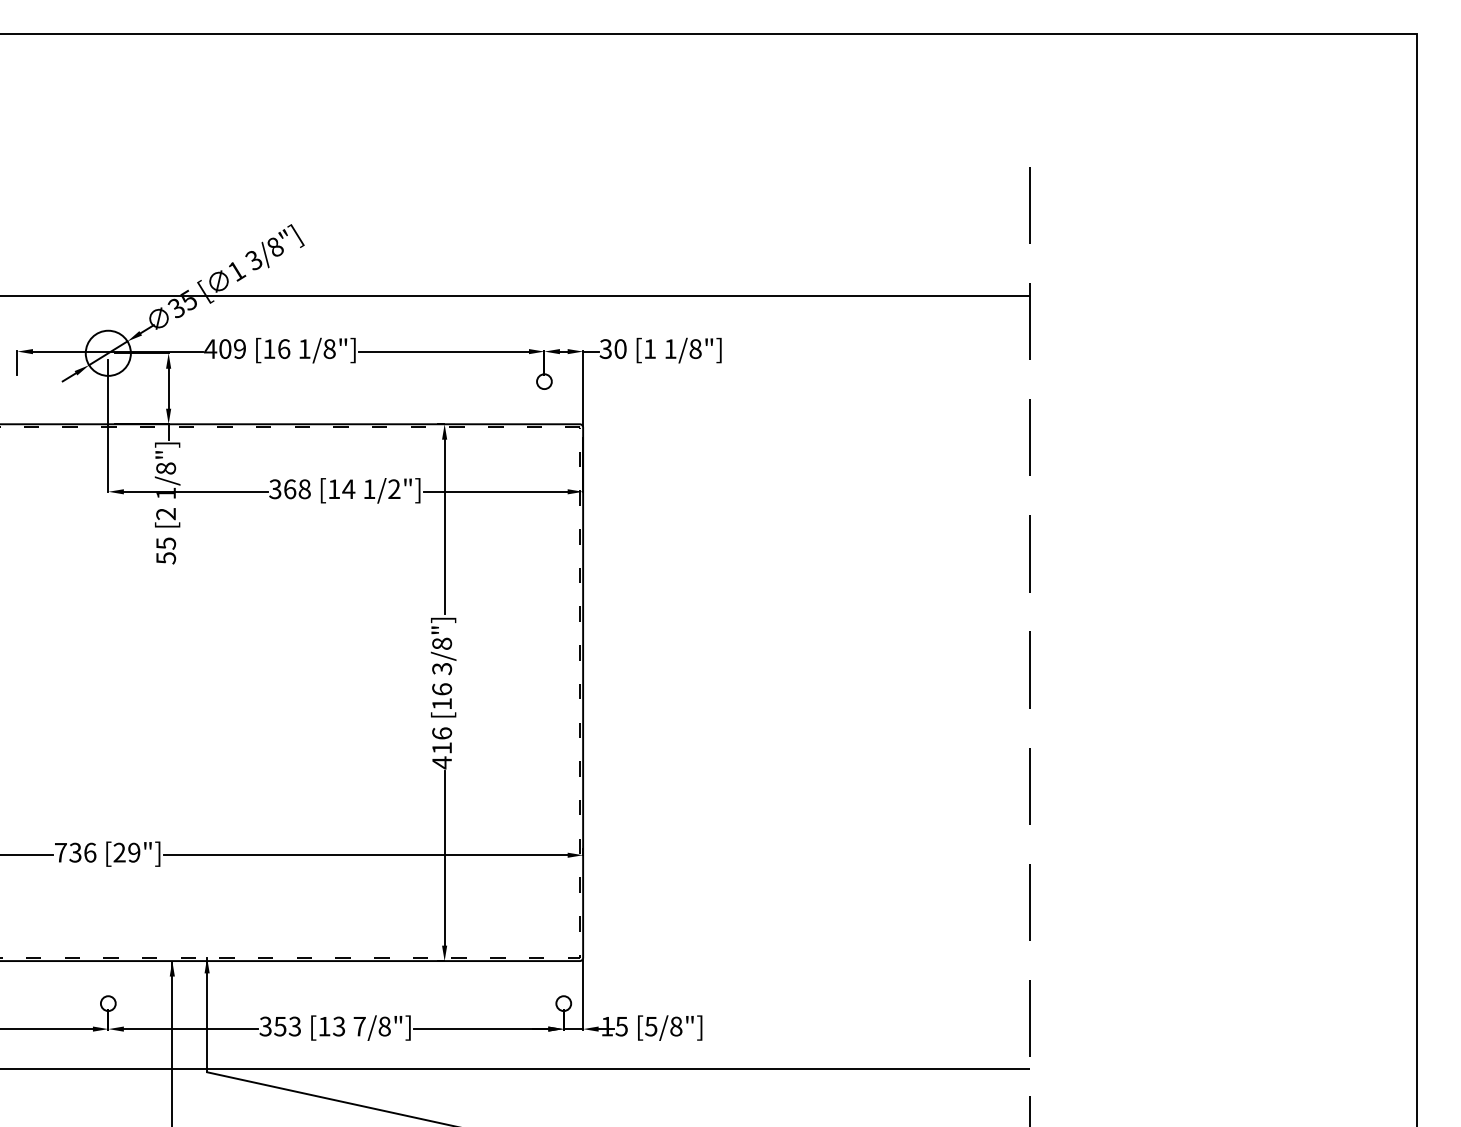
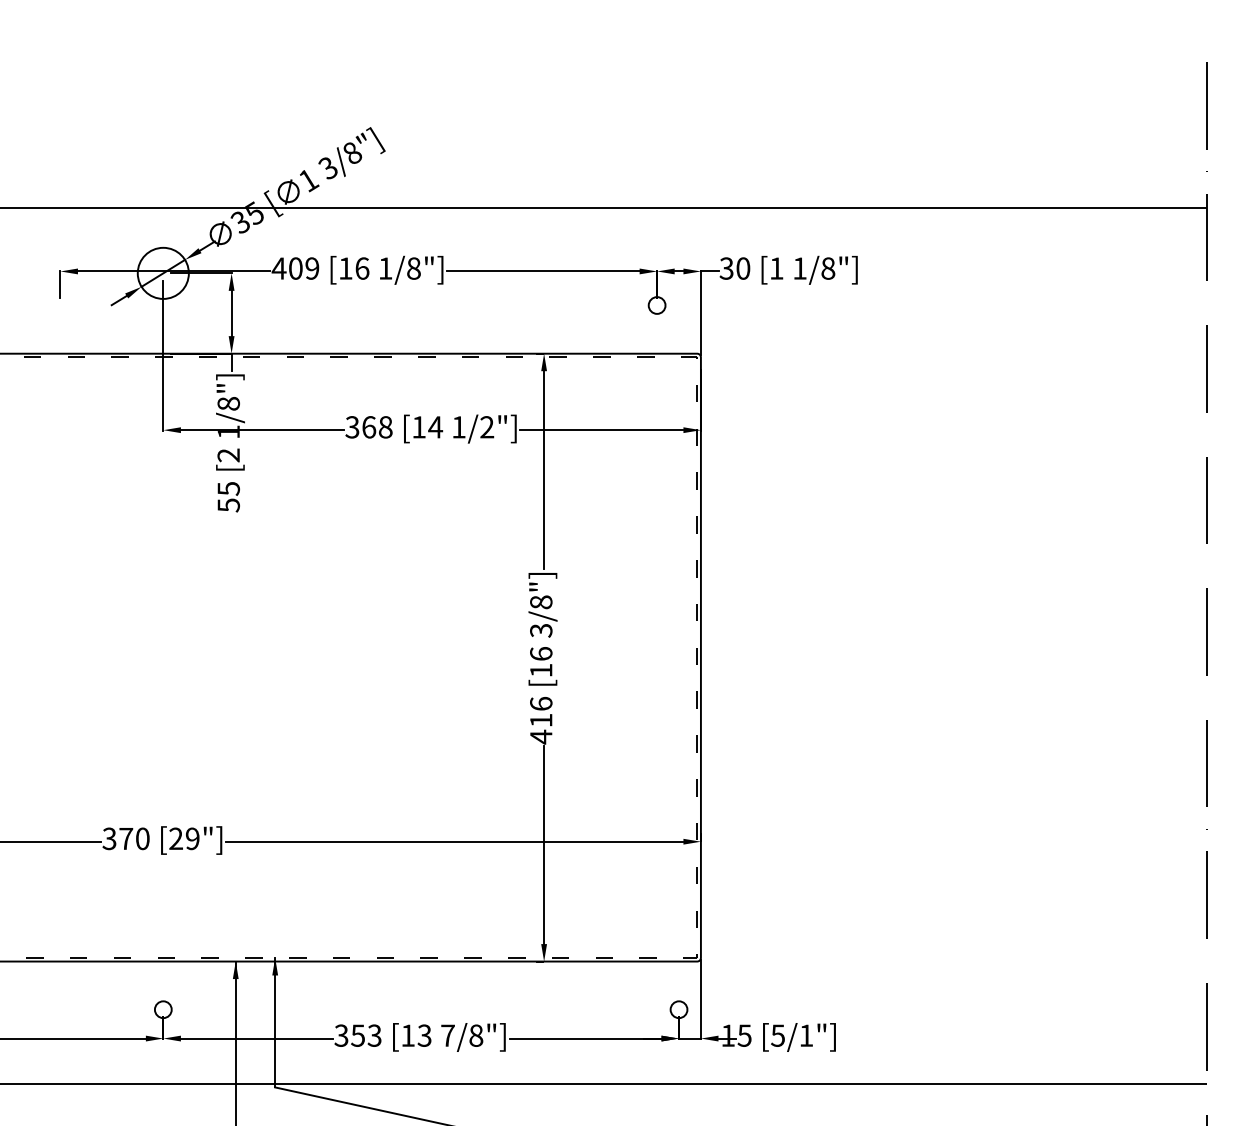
text: (75, 852) -> (126, 838), 736 -> 370
text: (676, 1026) -> (806, 1035), [5/8"] -> [5/1"]

